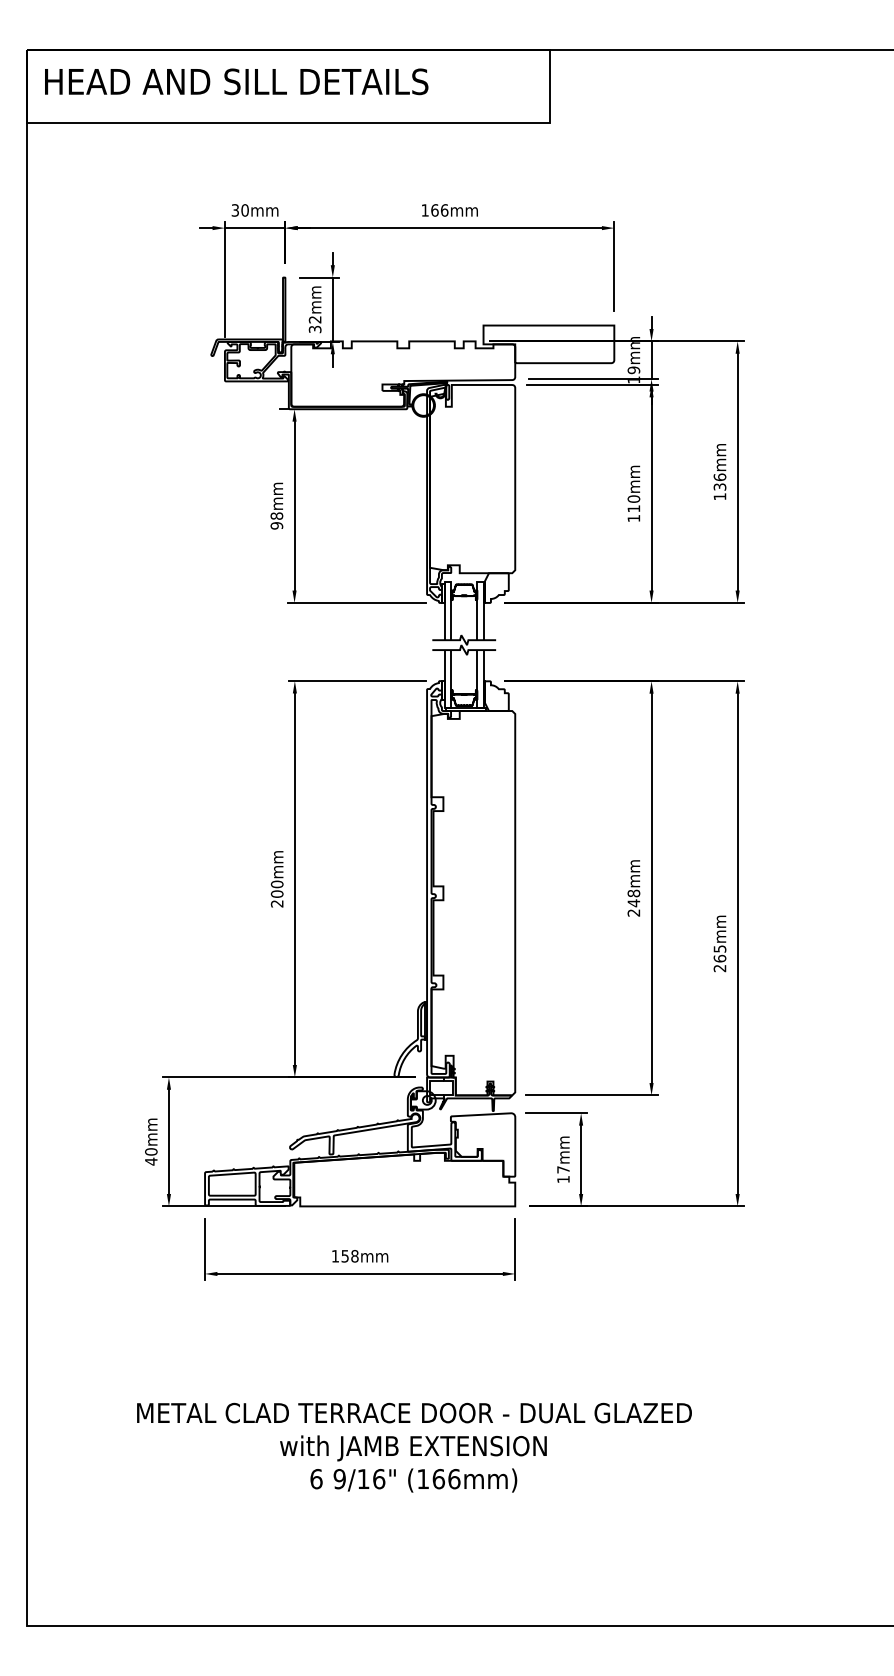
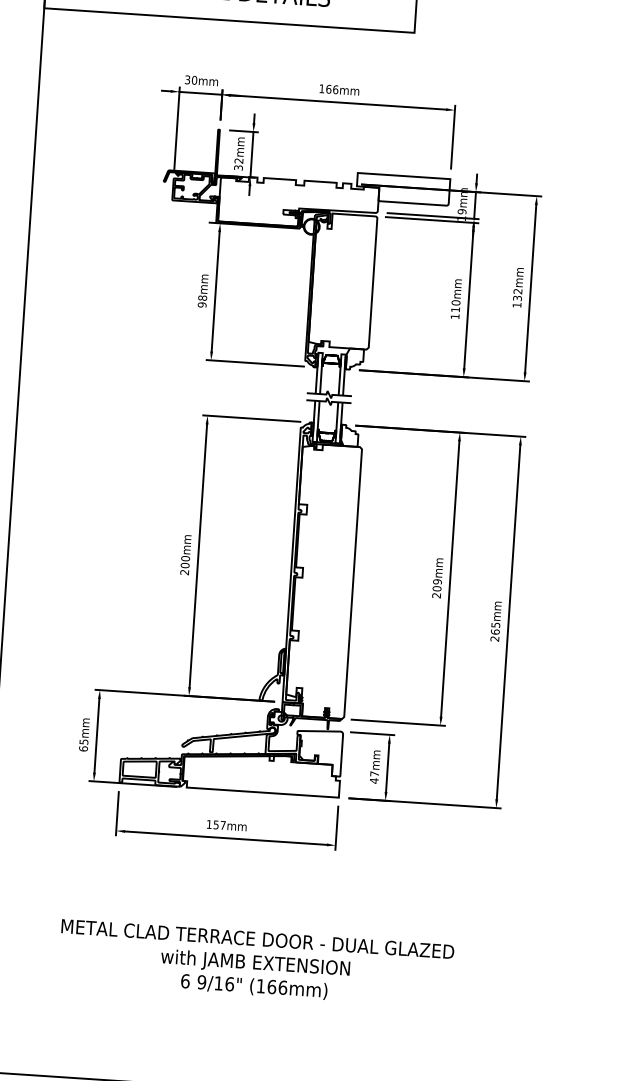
text: (719, 477) -> (517, 291), 136mm -> 132mm
text: (633, 898) -> (437, 585), 248mm -> 209mm
text: (151, 1156) -> (83, 745), 40mm -> 65mm
text: (563, 1179) -> (374, 780), 17mm -> 47mm
text: (354, 1256) -> (222, 825), 158mm -> 157mm

